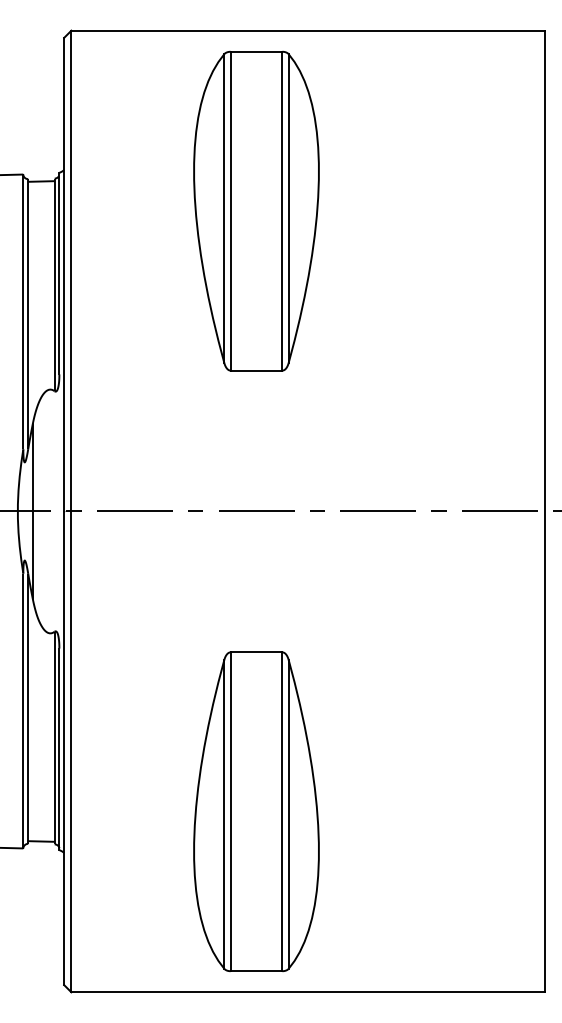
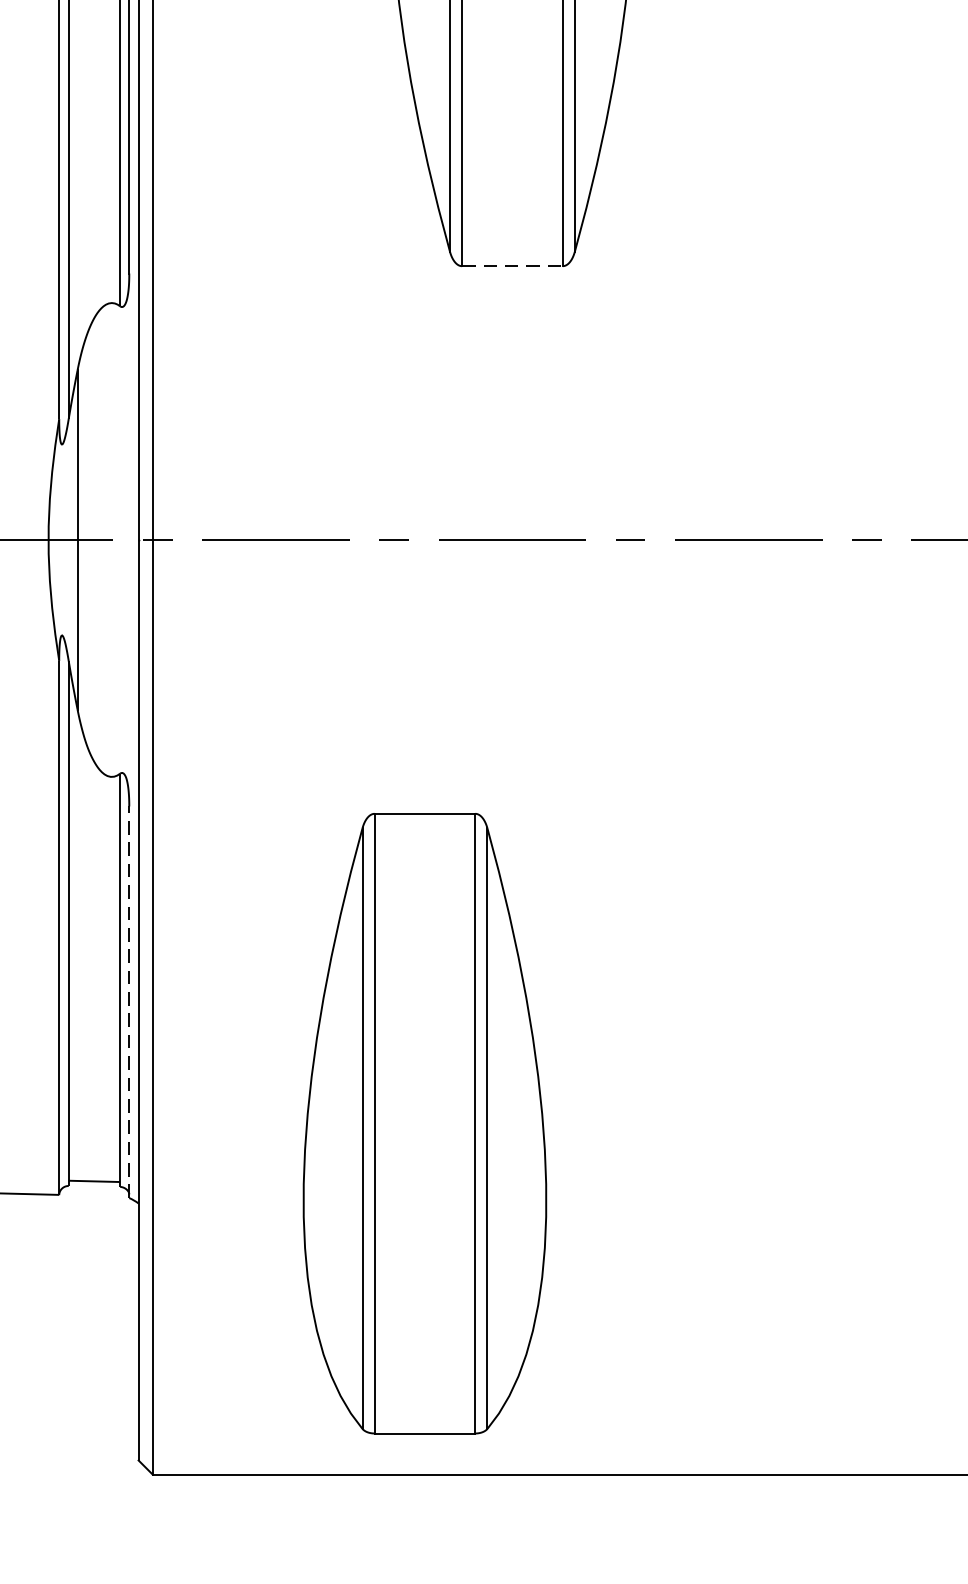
line: (256, 370) -> (512, 265), solid -> dashed
line: (59, 749) -> (129, 1002), solid -> dashed
part: (256, 811) -> (424, 1123), moved

